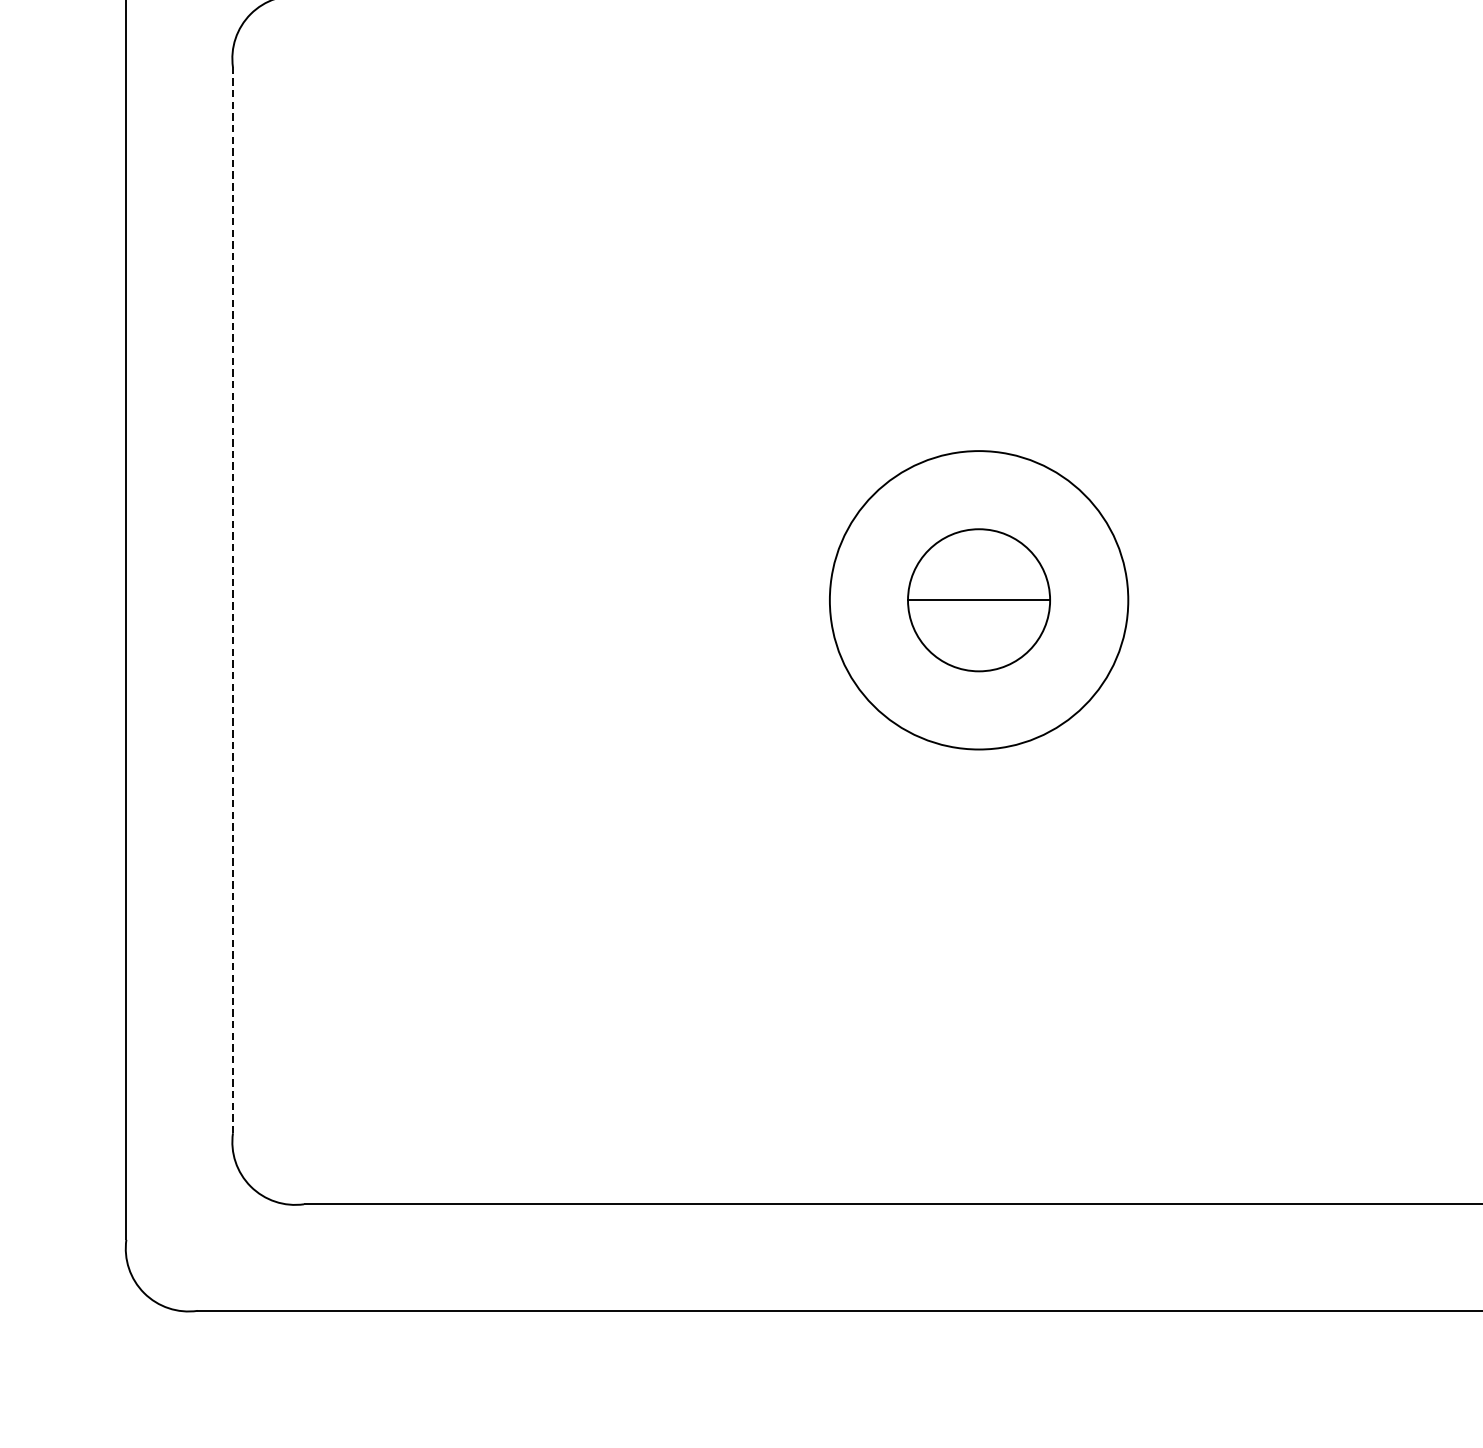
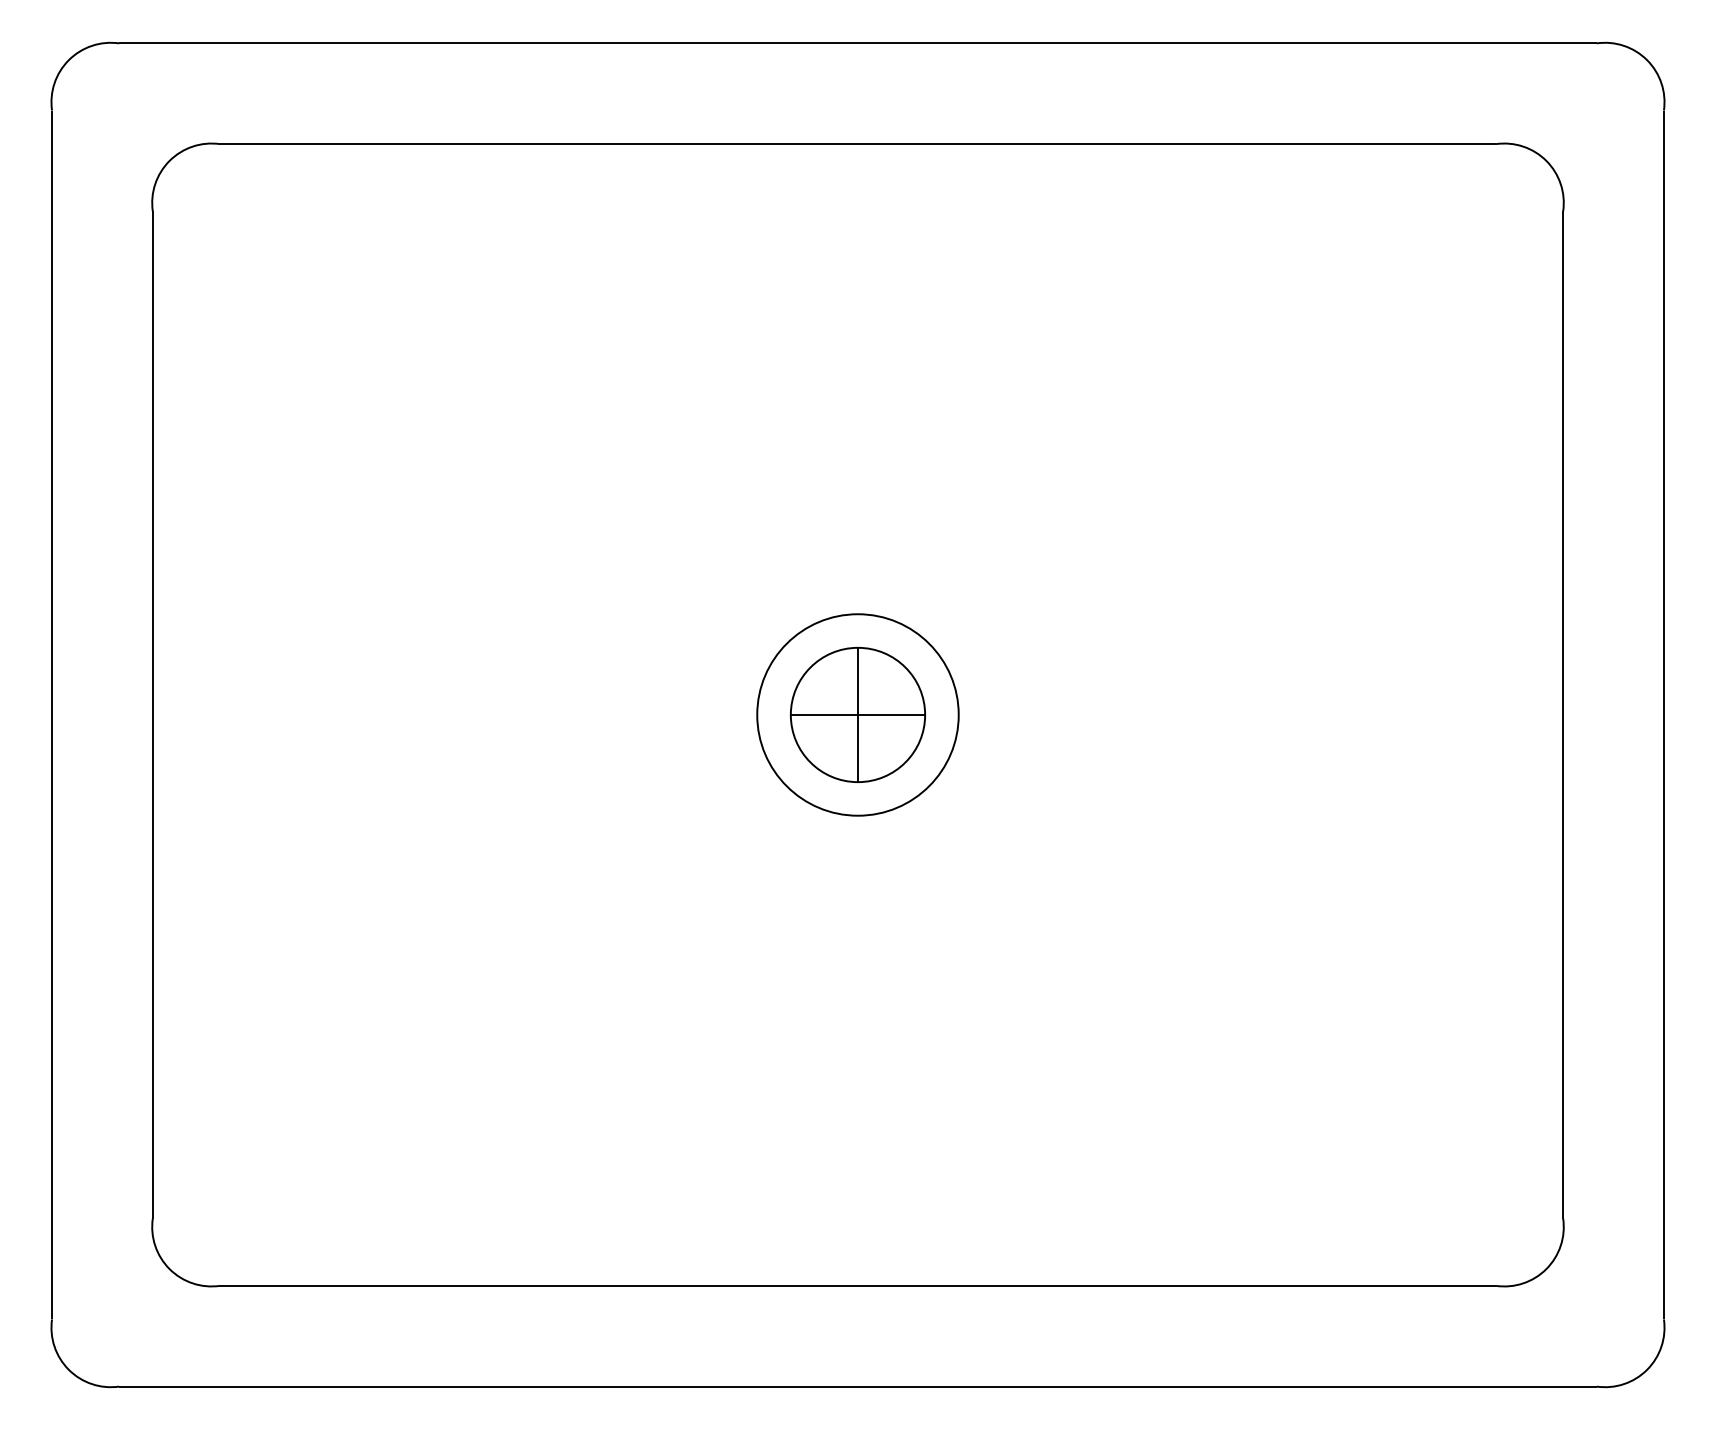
line: (232, 599) -> (152, 714), dashed -> solid
circle: (978, 599) -> (857, 714), size x0.71
line: (978, 599) -> (857, 714), added

